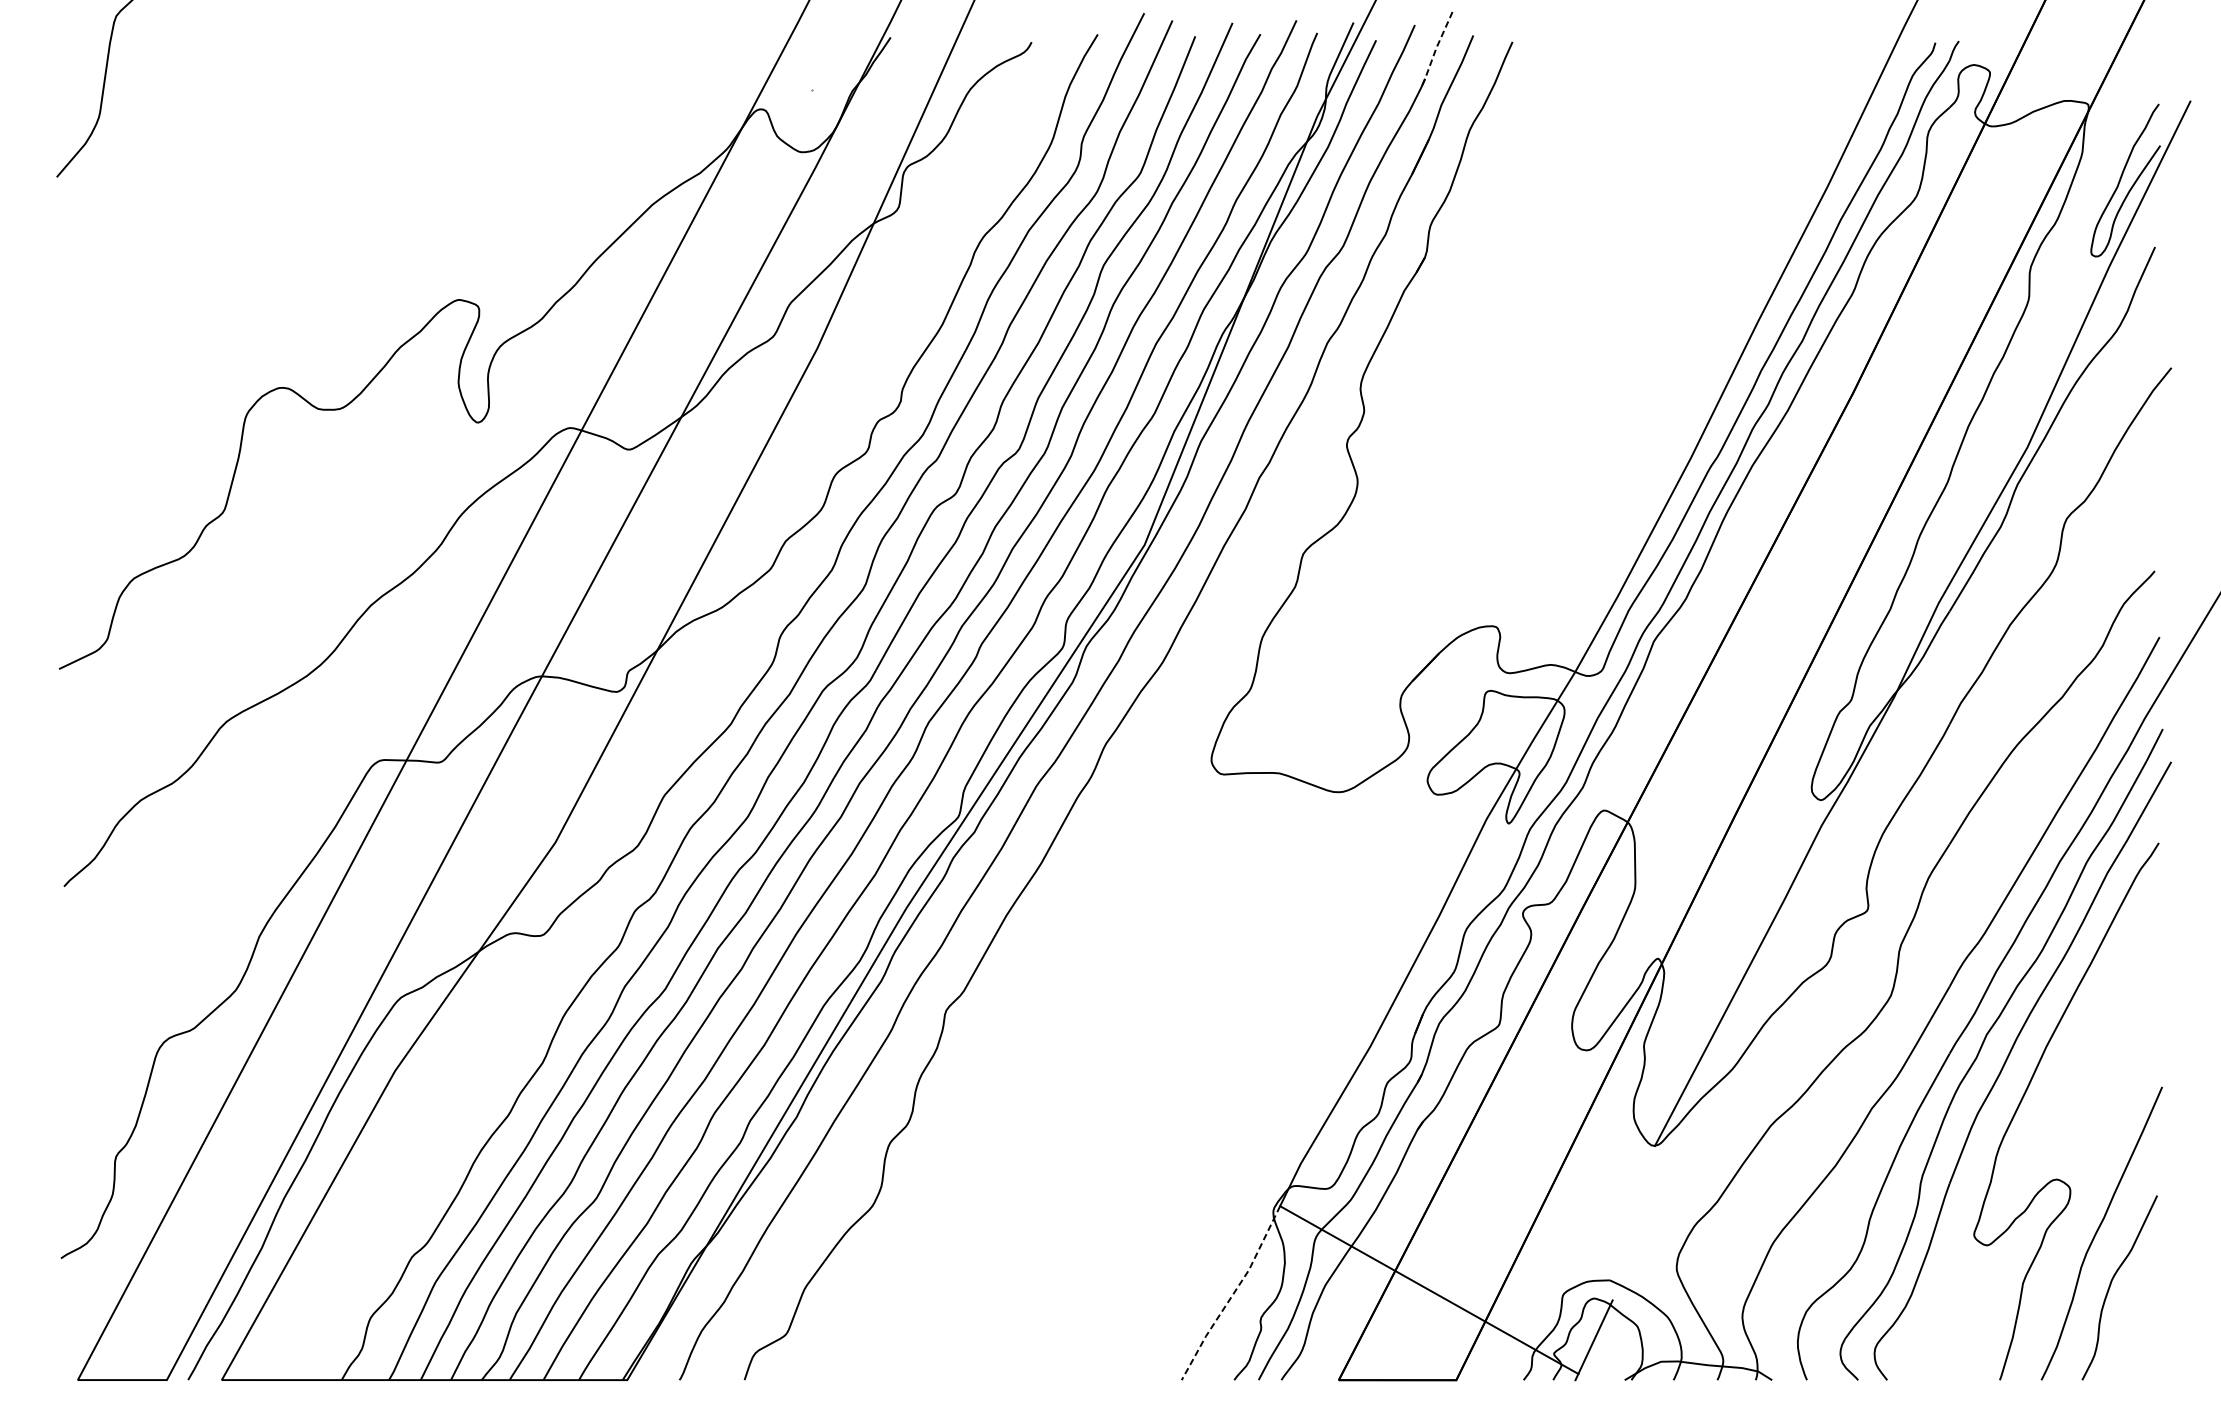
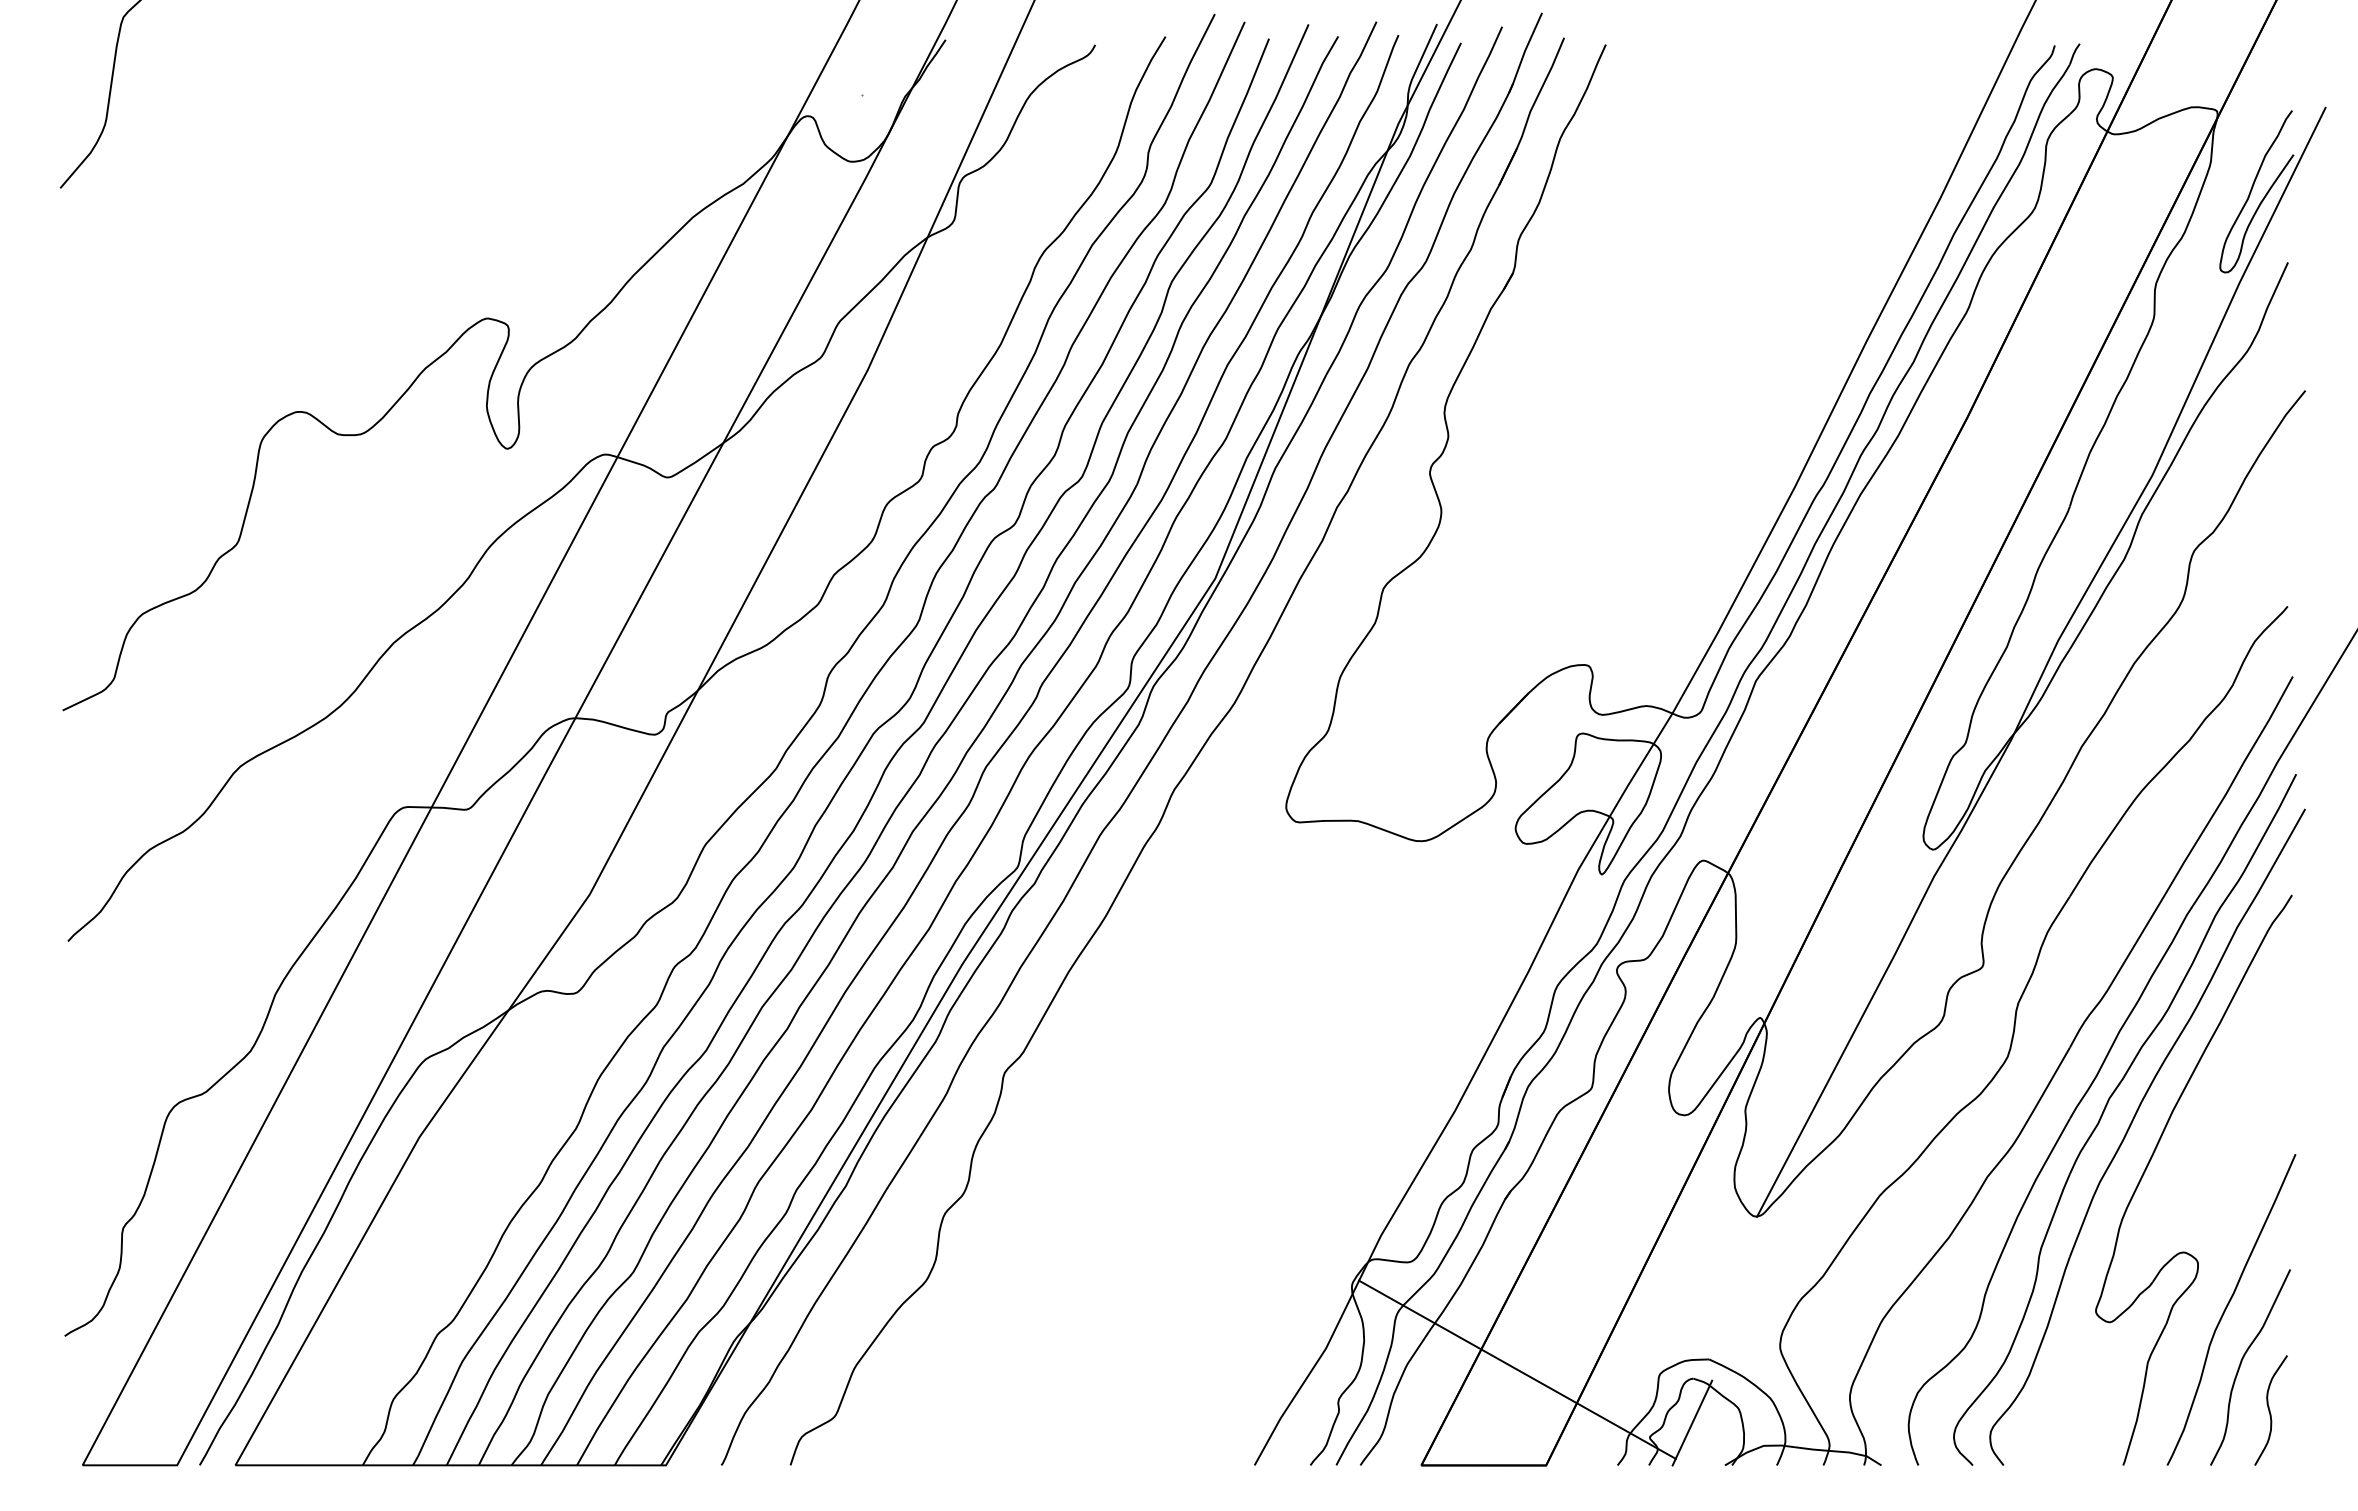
line: (1435, 49) -> (1524, 52), dashed -> solid
line: (1233, 1294) -> (1309, 1374), dashed -> solid
curve: (2138, 1328) -> (2270, 1410), added

